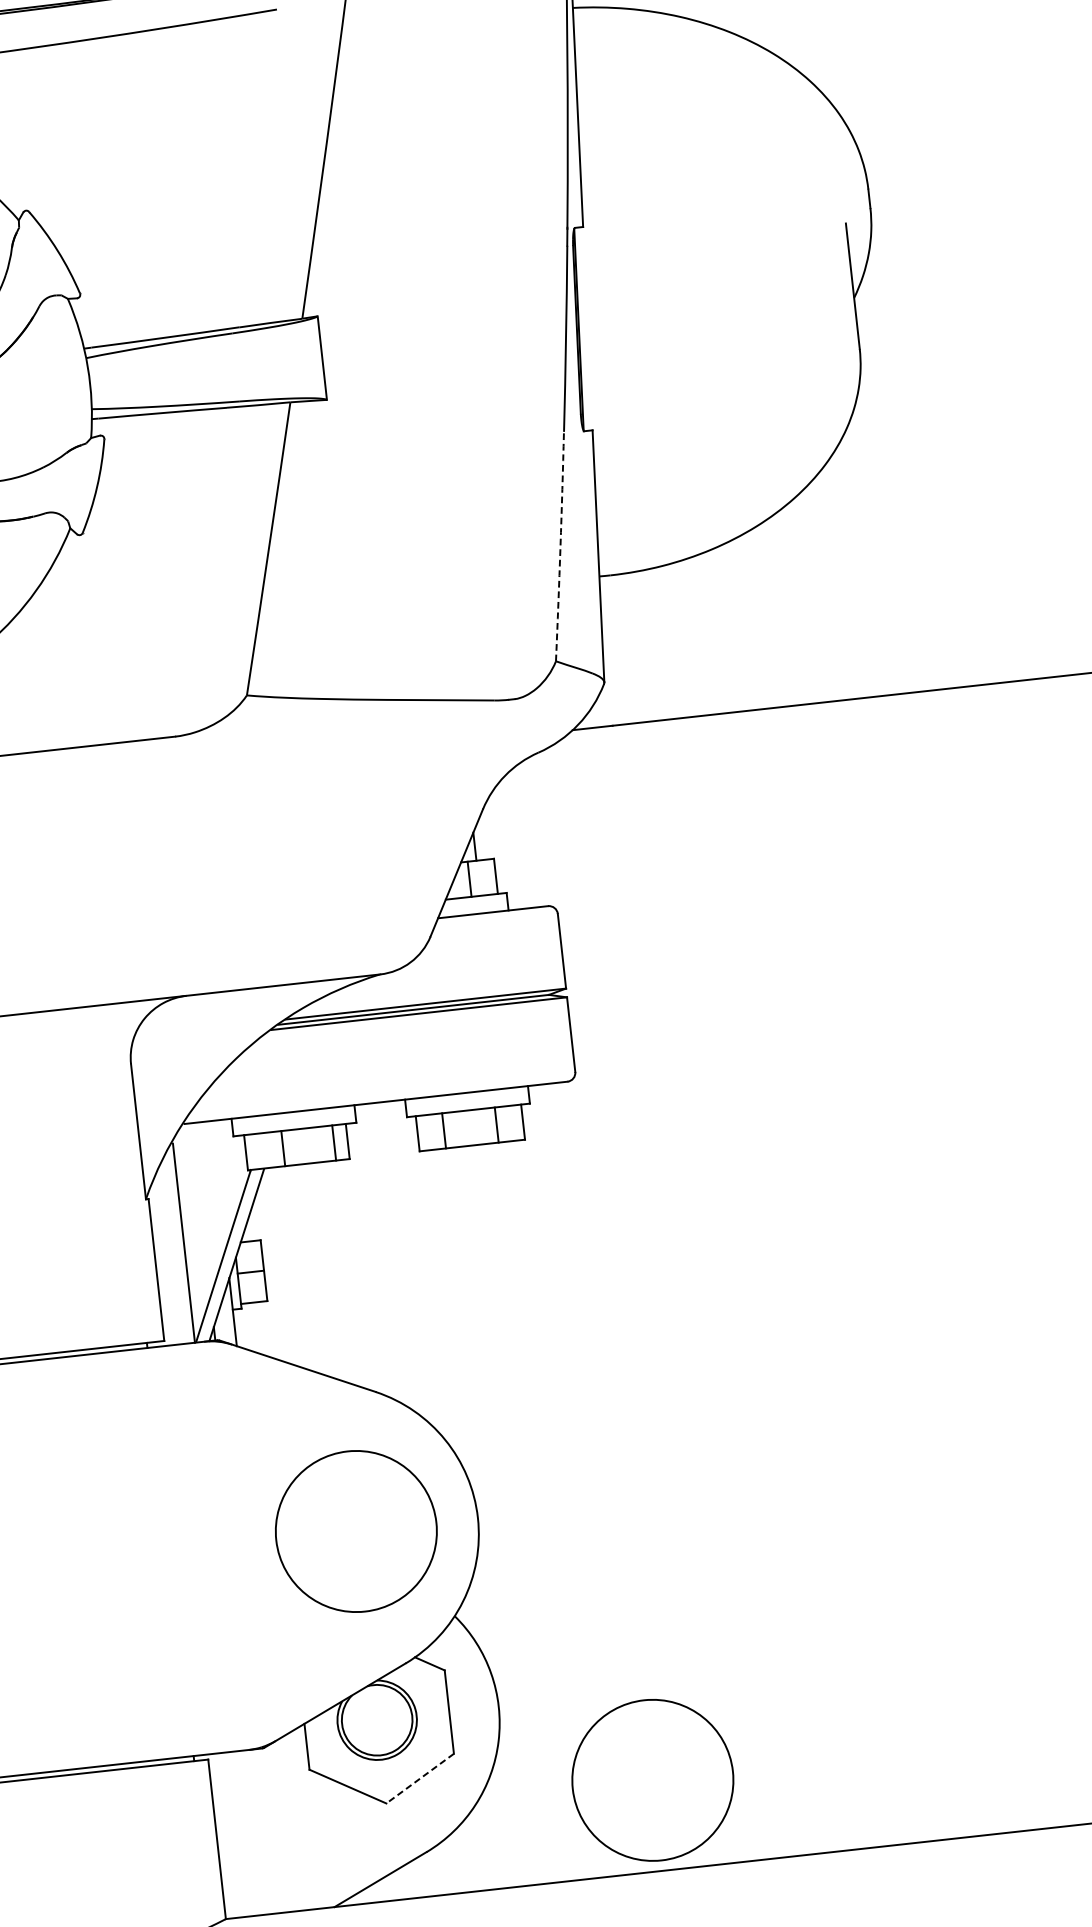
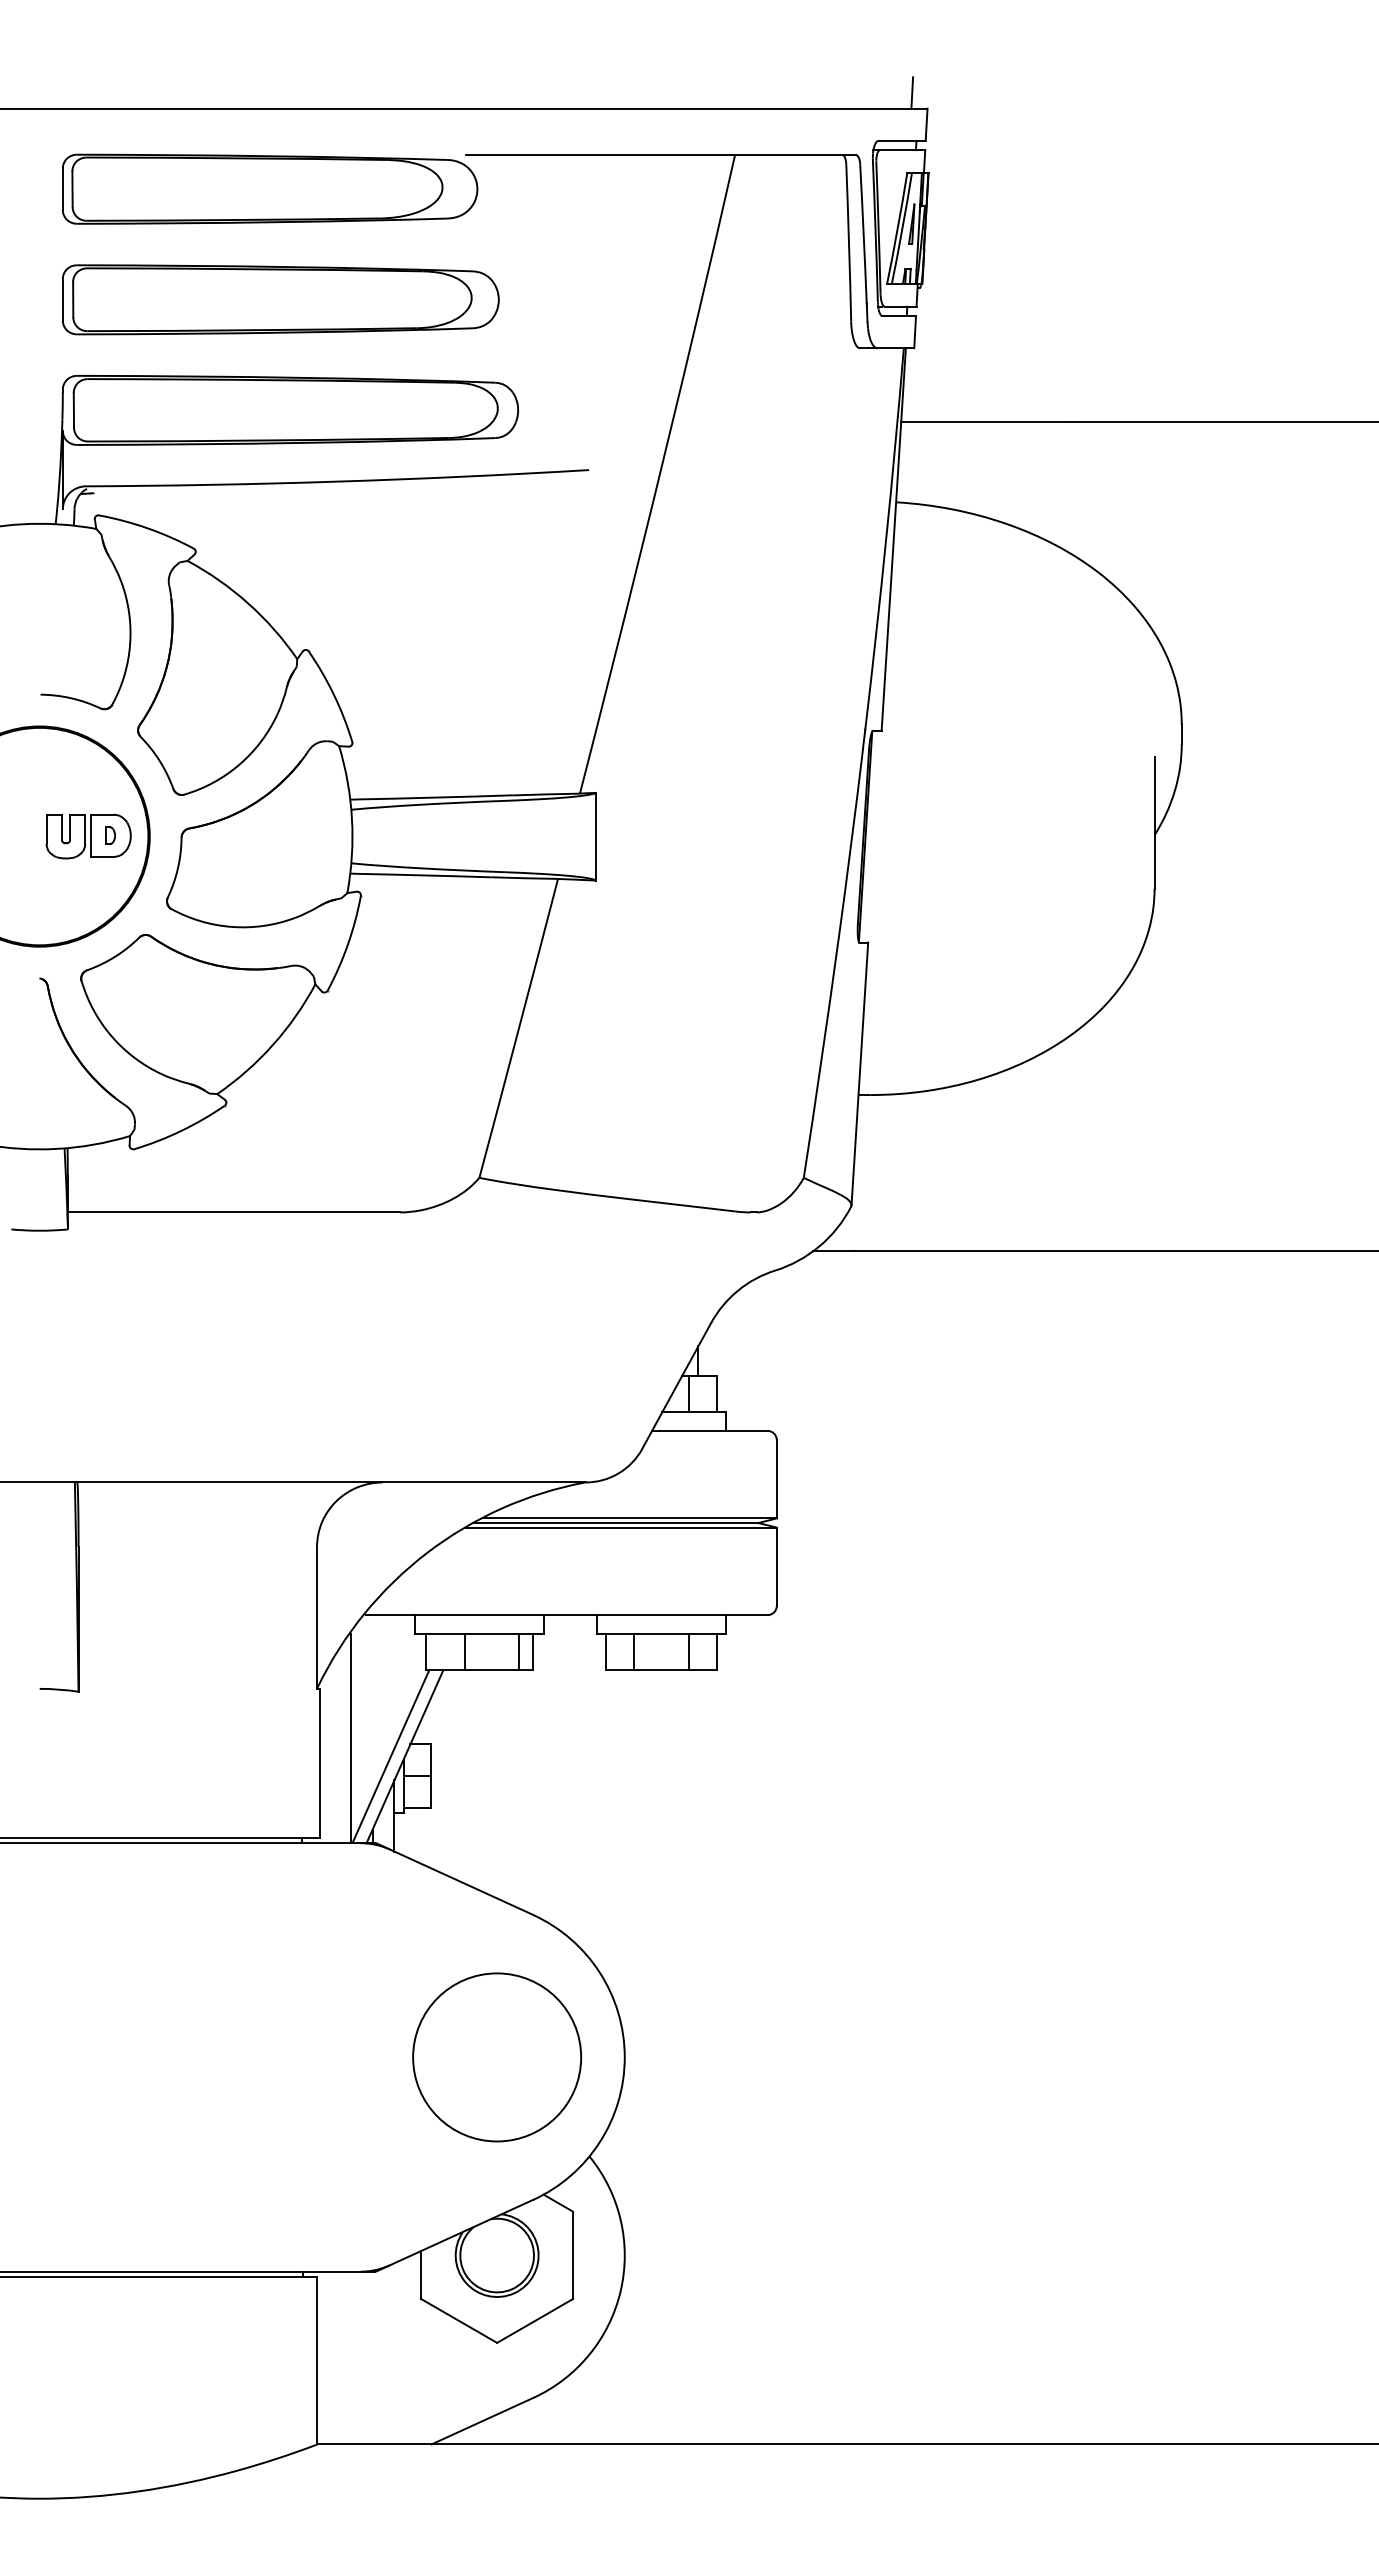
arc: (560, 546) -> (821, 1059), dashed -> solid
line: (420, 1779) -> (535, 2321), dashed -> solid
circle: (653, 1780) -> (776, 2349), removed

